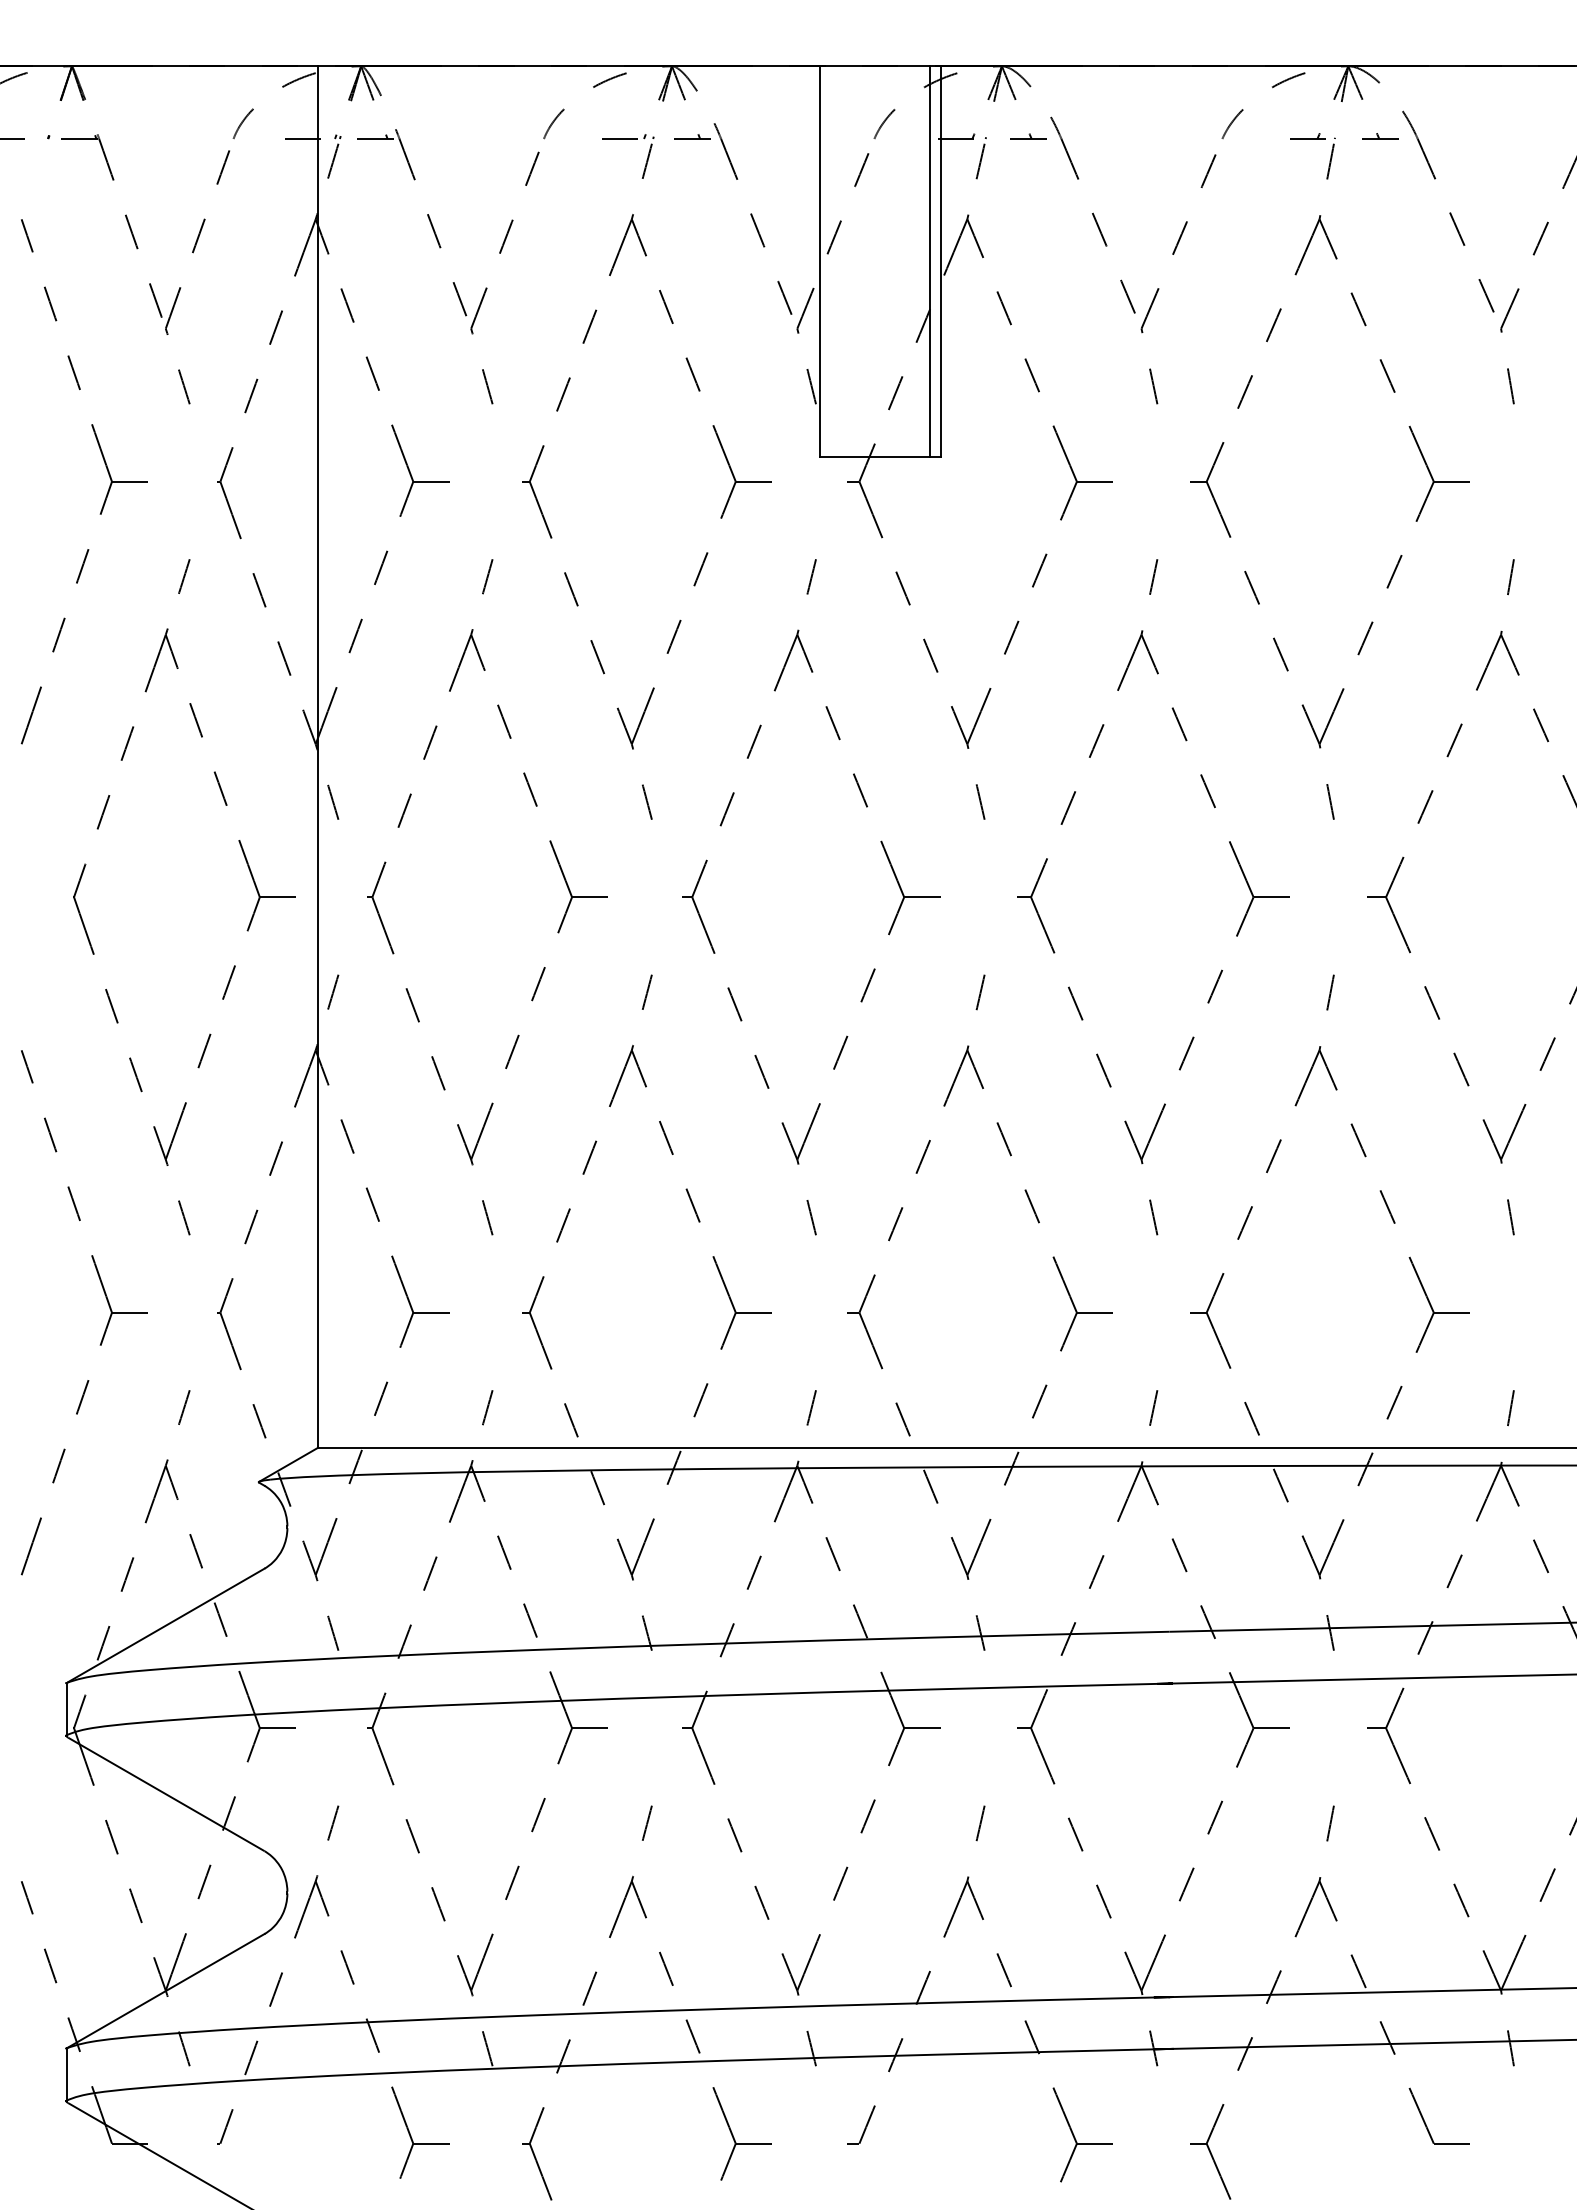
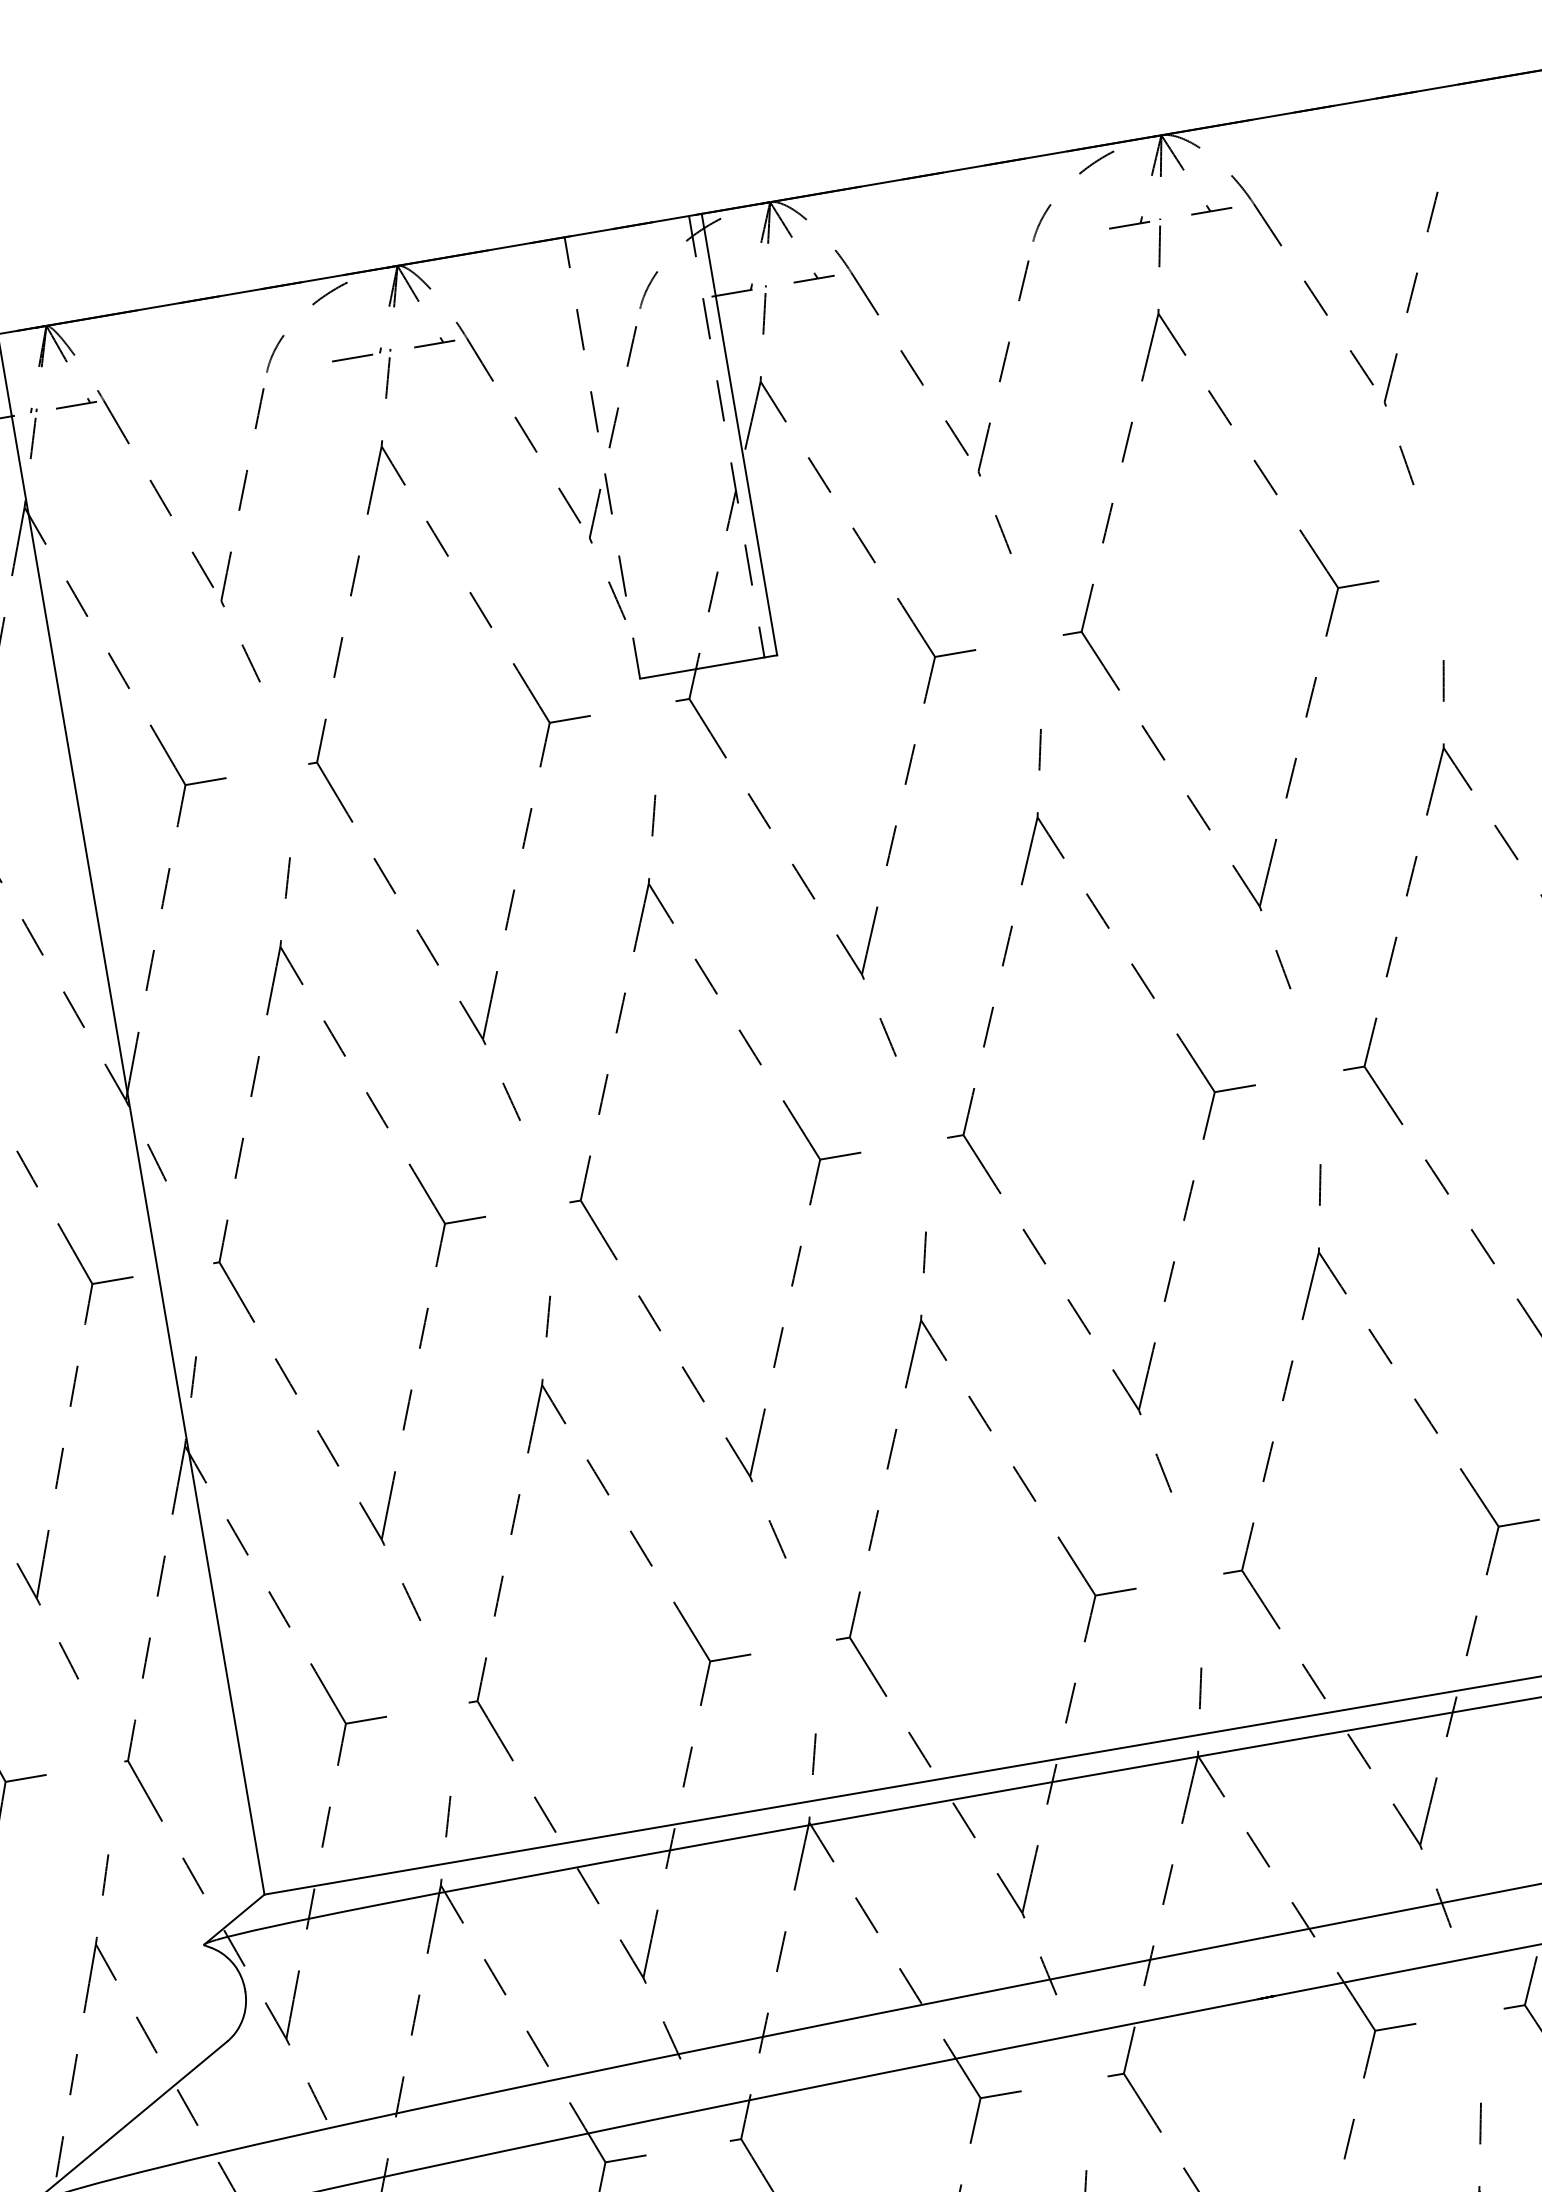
line: (820, 261) -> (602, 457), solid -> dashed
line: (930, 262) -> (727, 437), solid -> dashed

